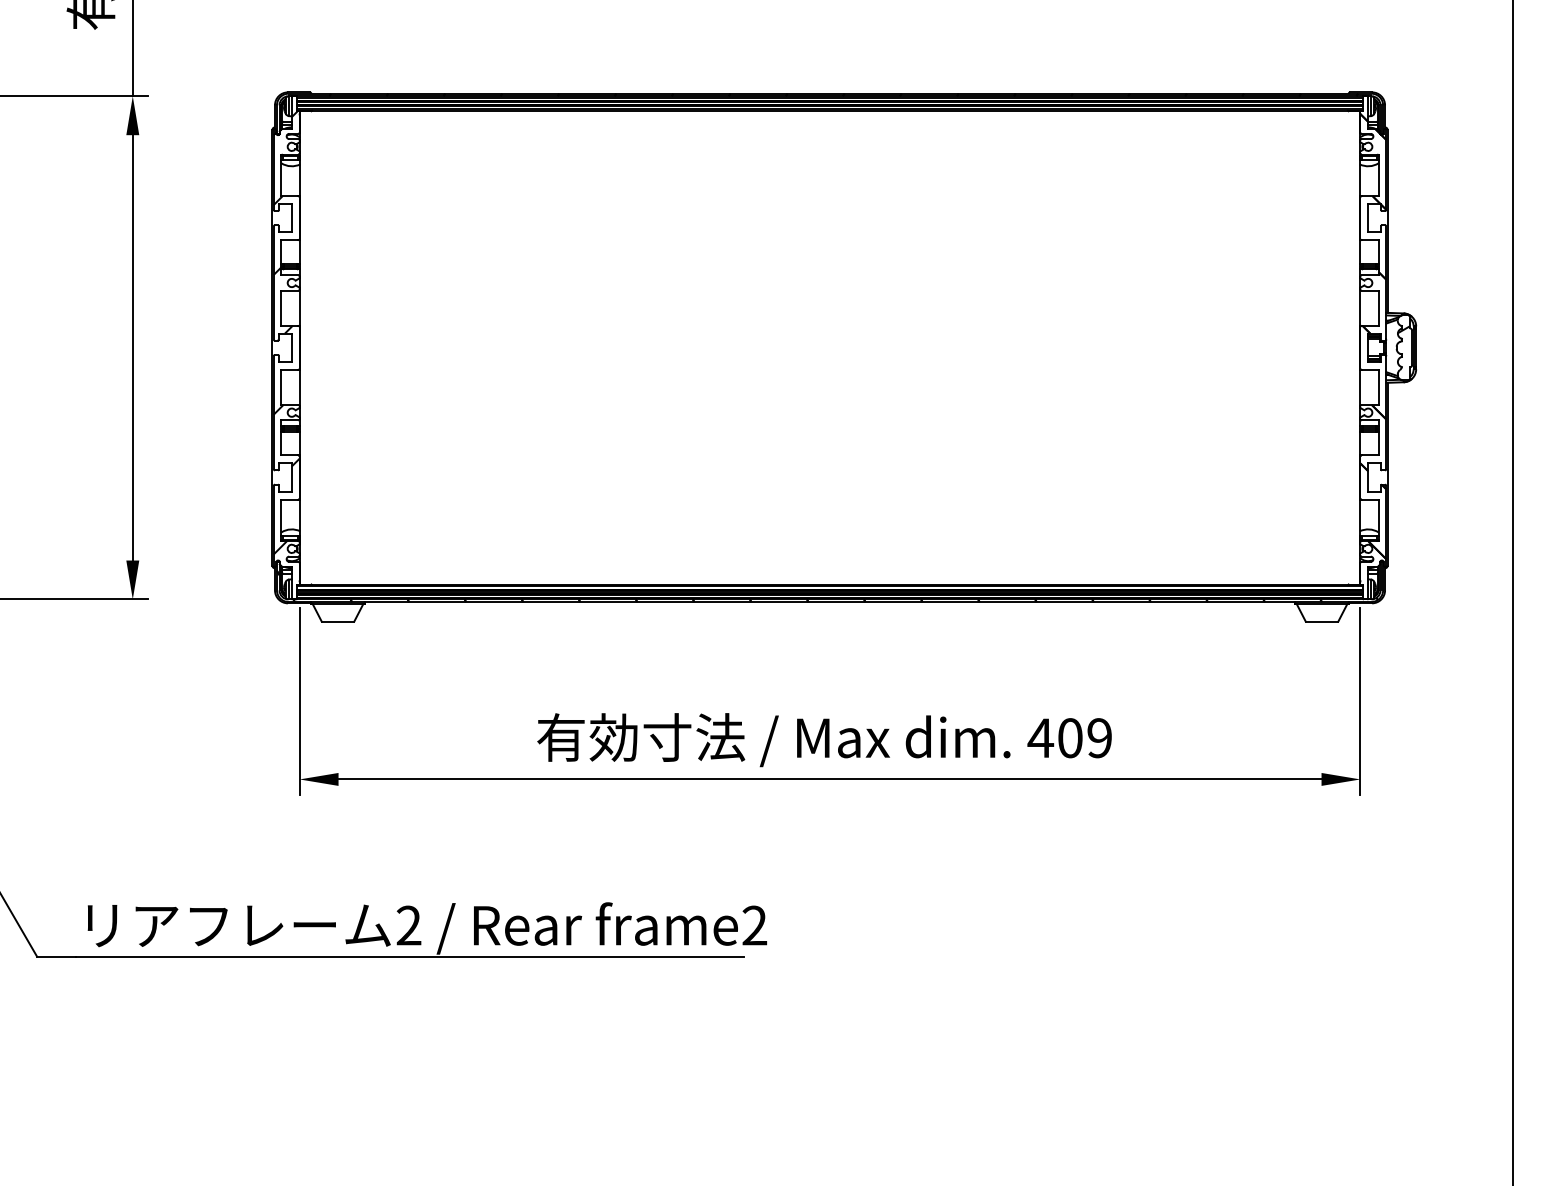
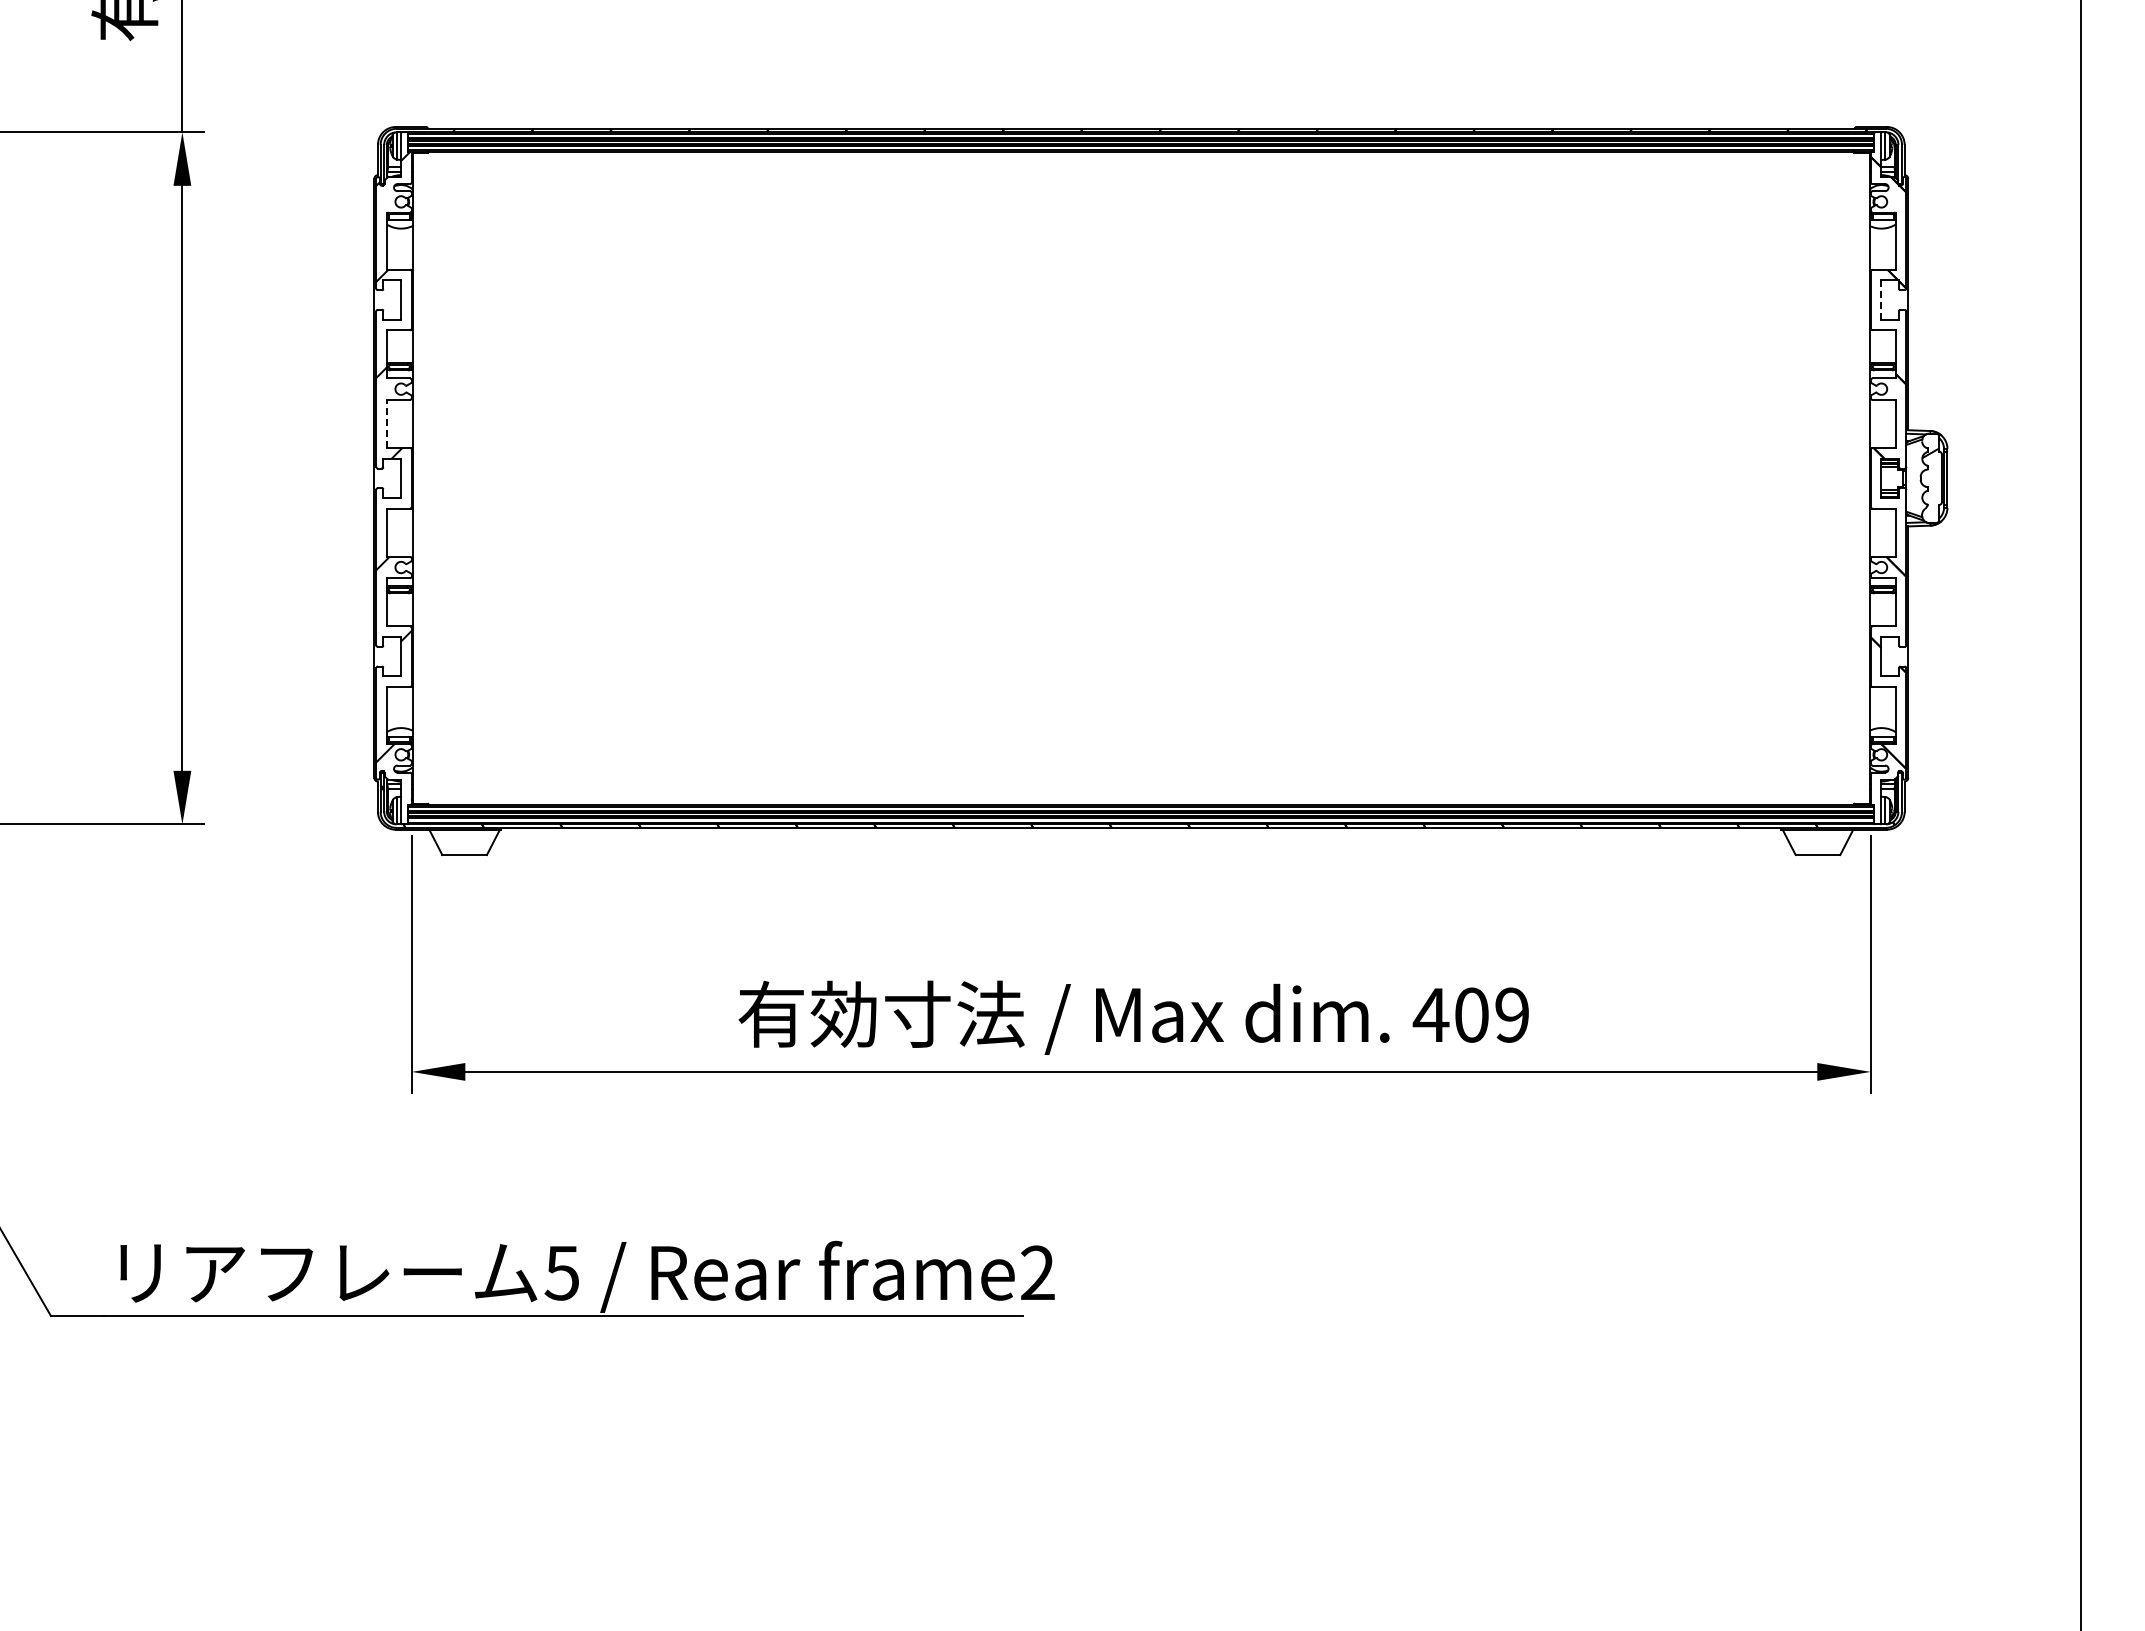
line: (1368, 218) -> (1881, 300), solid -> dashed
line: (281, 307) -> (386, 423), solid -> dashed
text: (408, 925) -> (561, 1272), 2 -> 5

